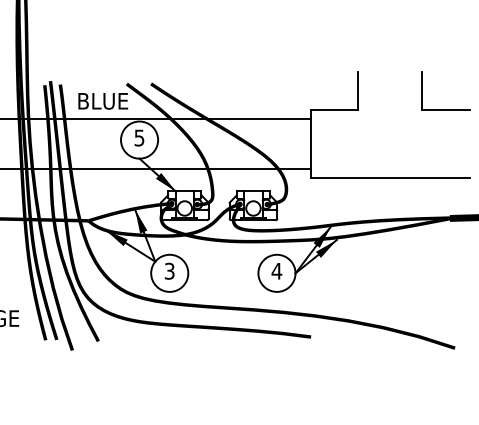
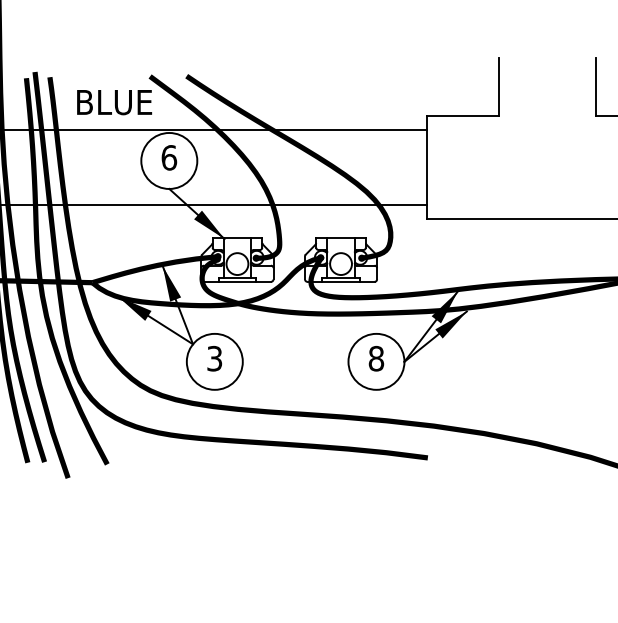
text: (139, 137) -> (169, 157), 5 -> 6
text: (276, 270) -> (375, 357), 4 -> 8

